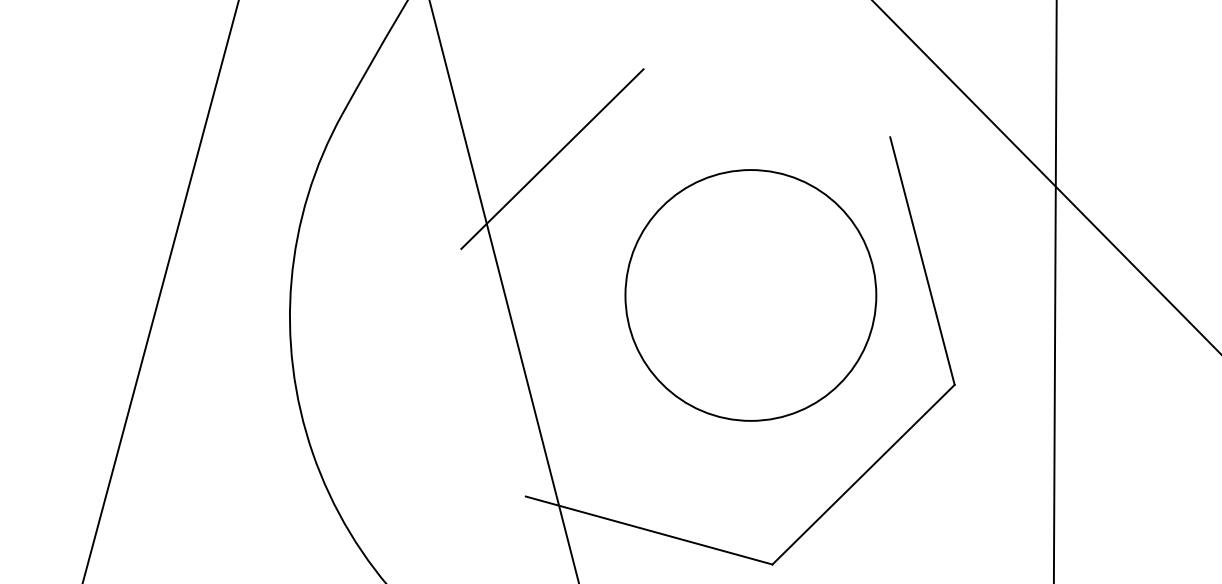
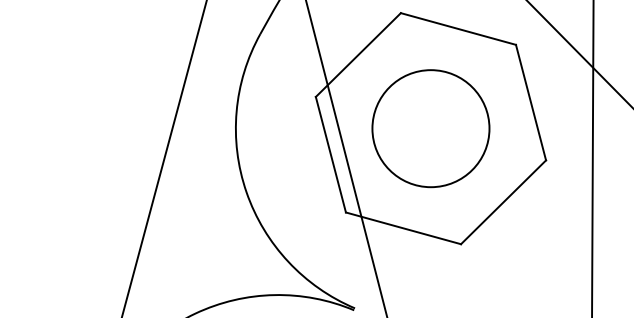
line: (764, 102) -> (457, 28), added
circle: (749, 295) -> (430, 128), moved
line: (492, 372) -> (330, 154), added

